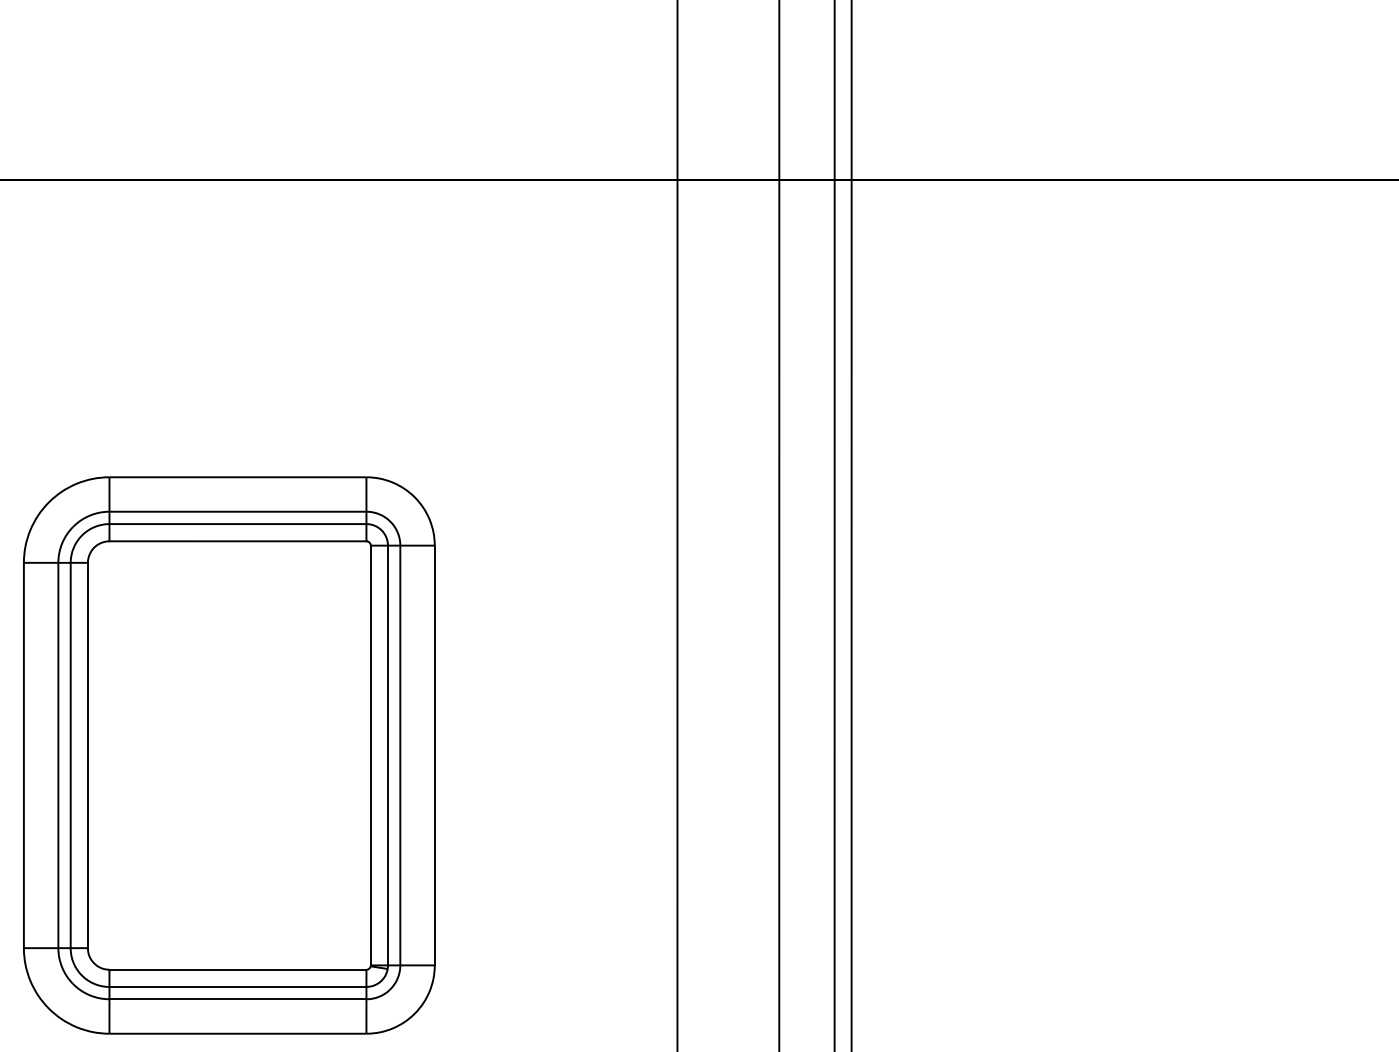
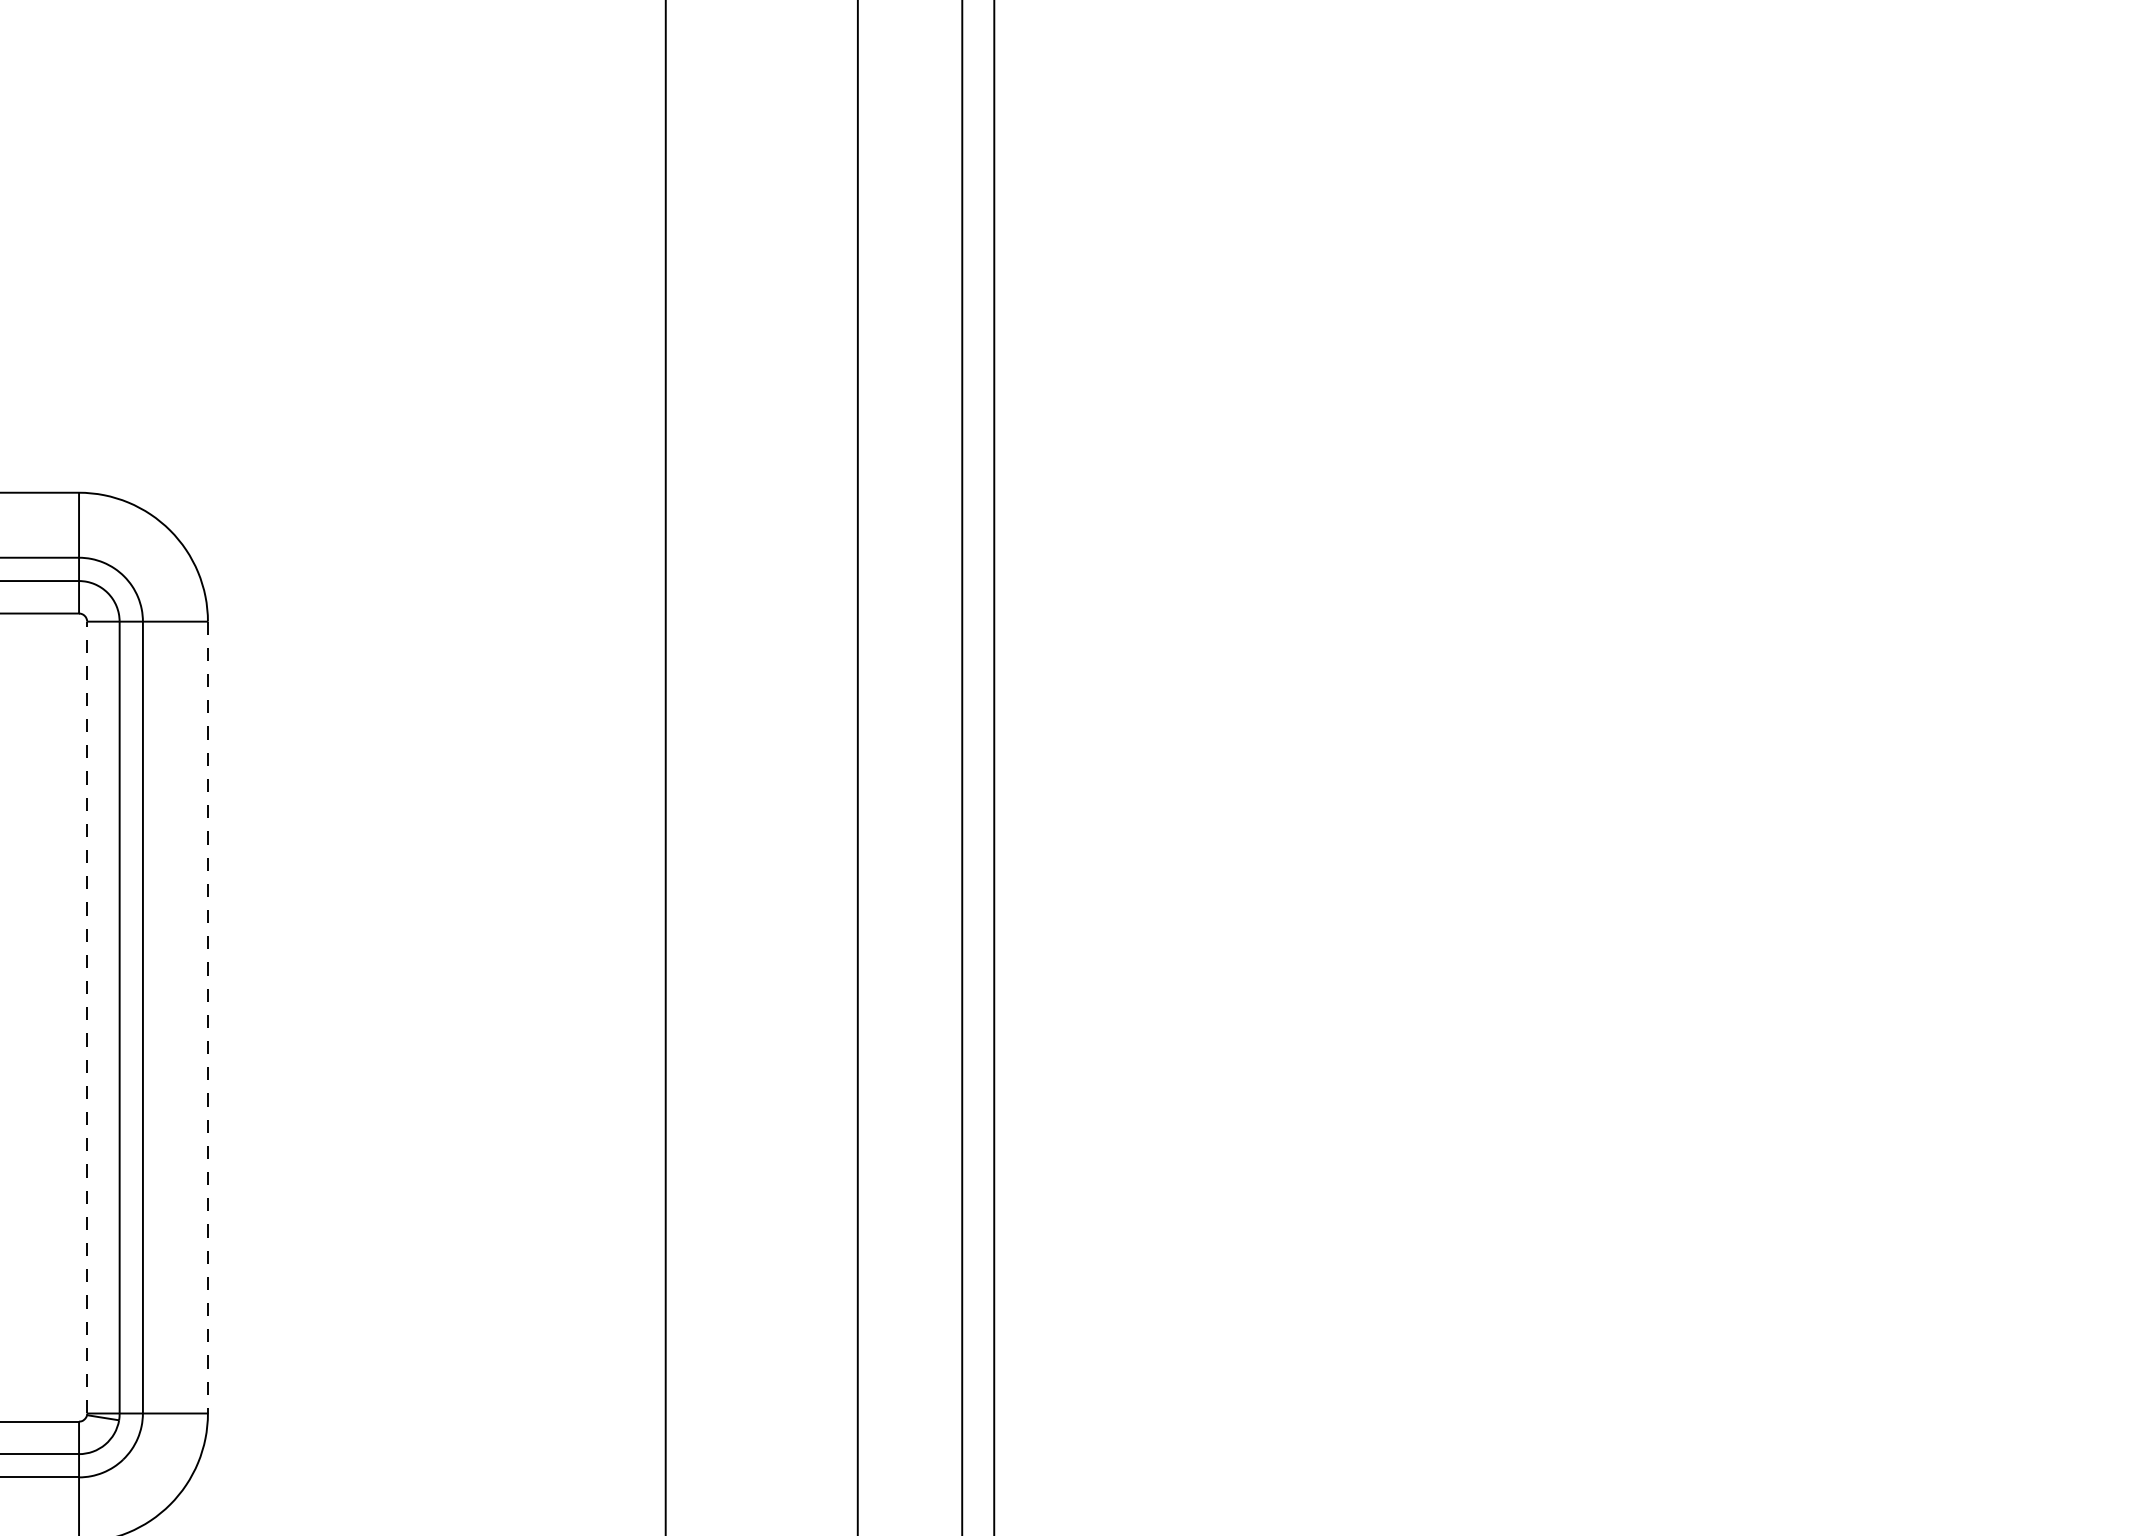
line: (370, 755) -> (86, 1017), solid -> dashed
line: (434, 755) -> (207, 1017), solid -> dashed

